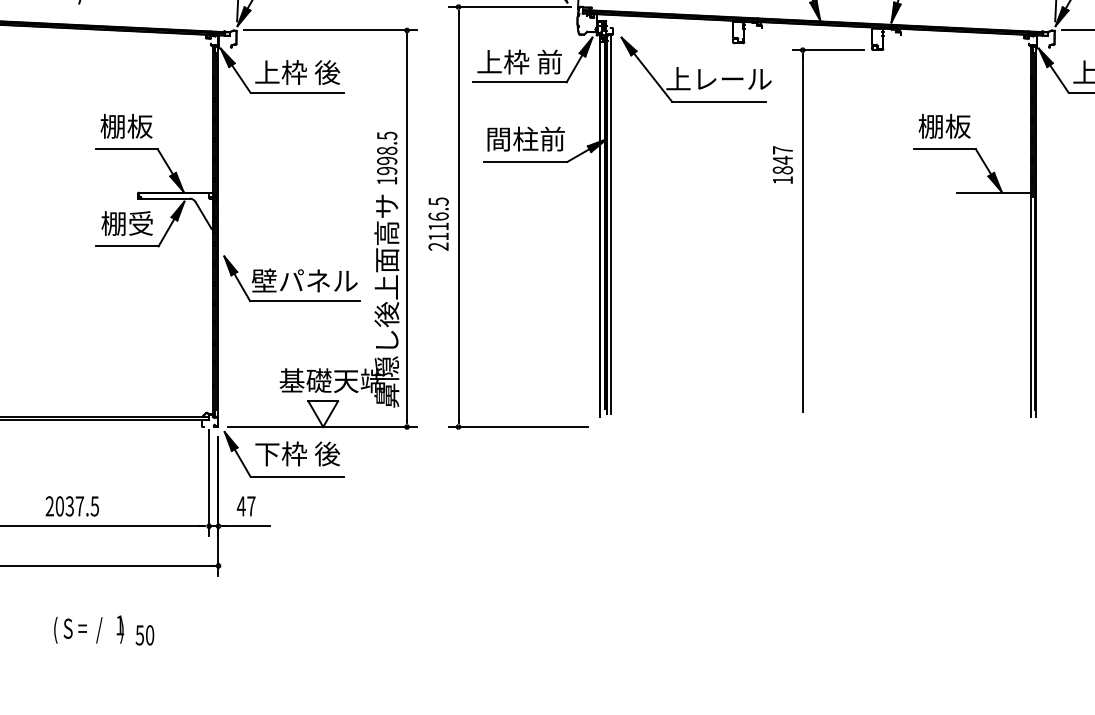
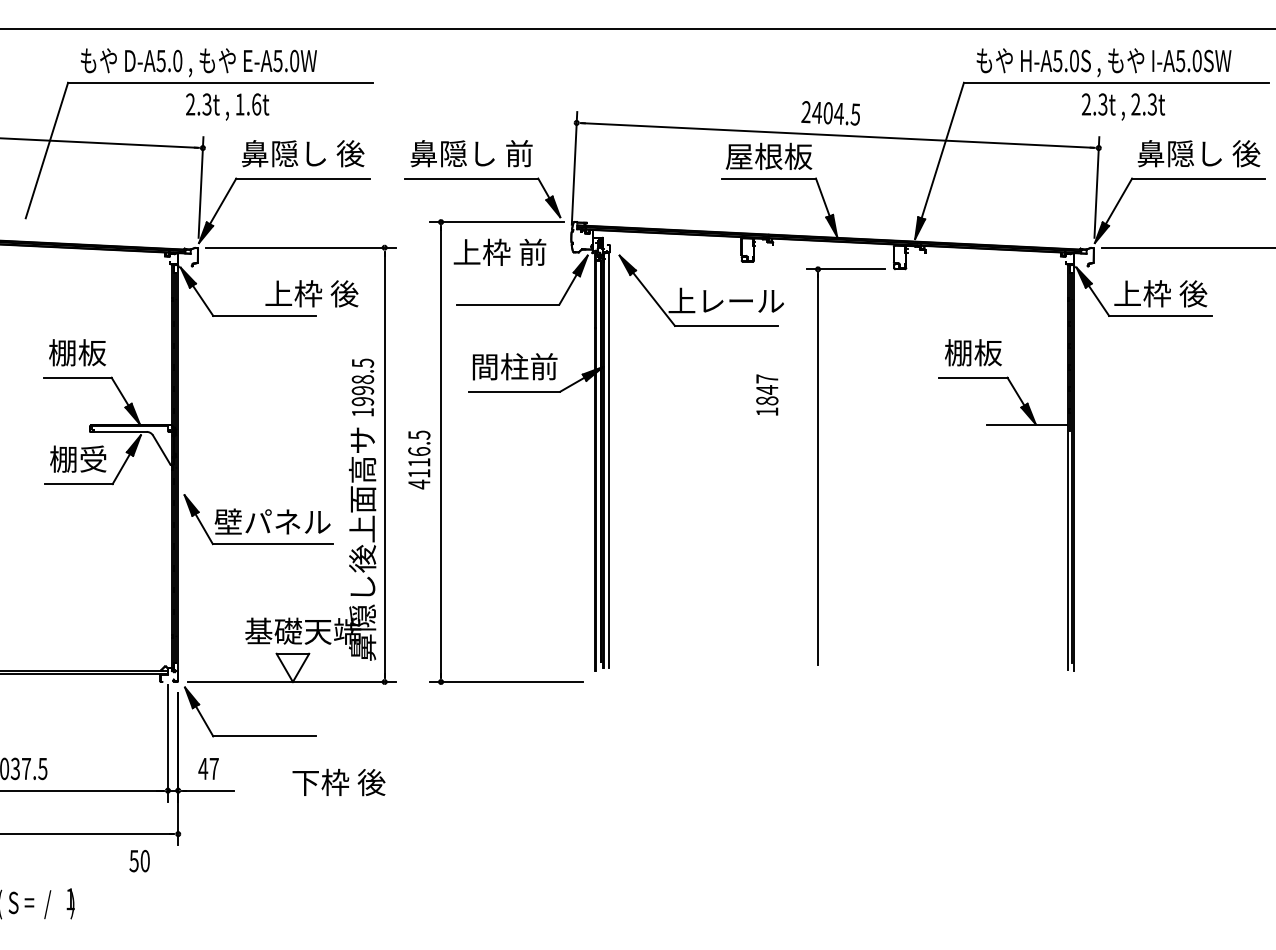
text: (519, 61) -> (499, 251), moved
text: (297, 72) -> (311, 293), moved
text: (783, 164) -> (767, 394), moved
text: (438, 246) -> (419, 484), 2116.5 -> 4116.5
text: (297, 453) -> (338, 782), moved
text: (144, 635) -> (139, 861), moved

